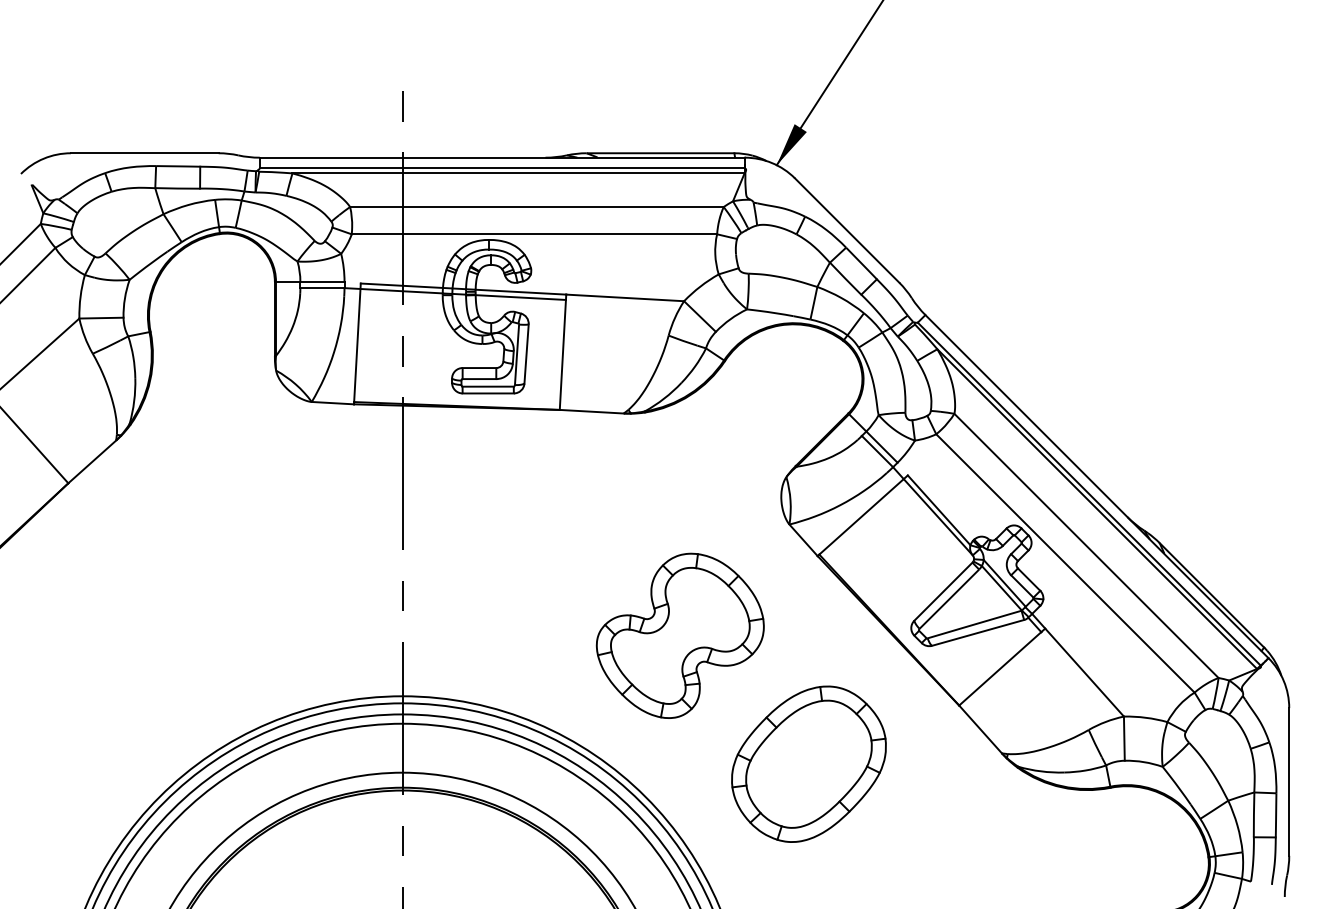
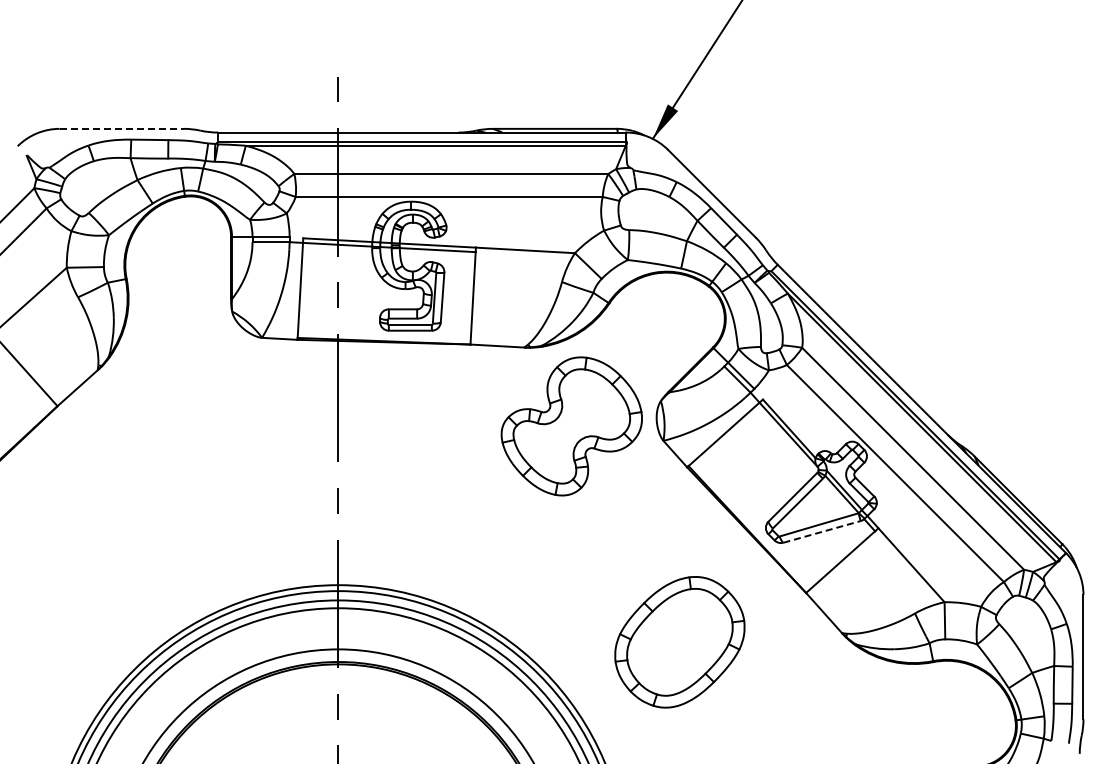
line: (145, 152) -> (122, 128), solid -> dashed
line: (978, 632) -> (822, 531), solid -> dashed
part: (679, 635) -> (571, 426), moved

